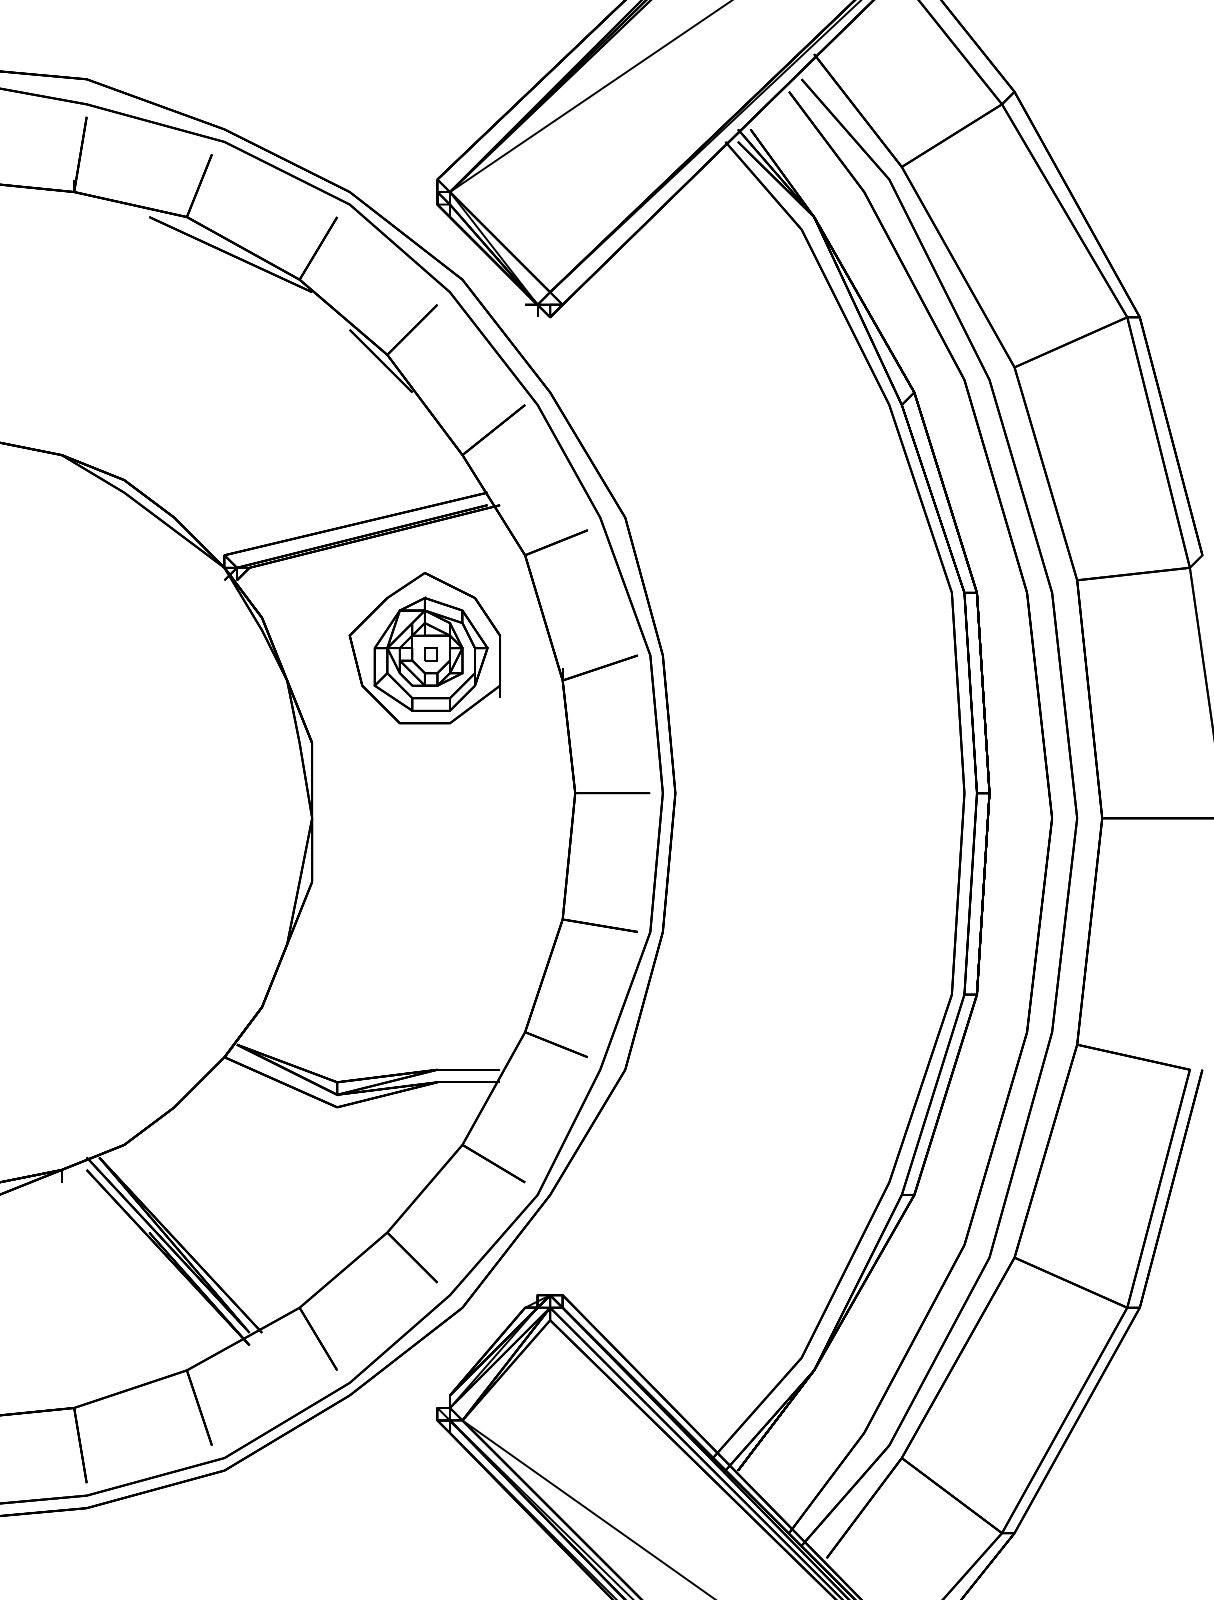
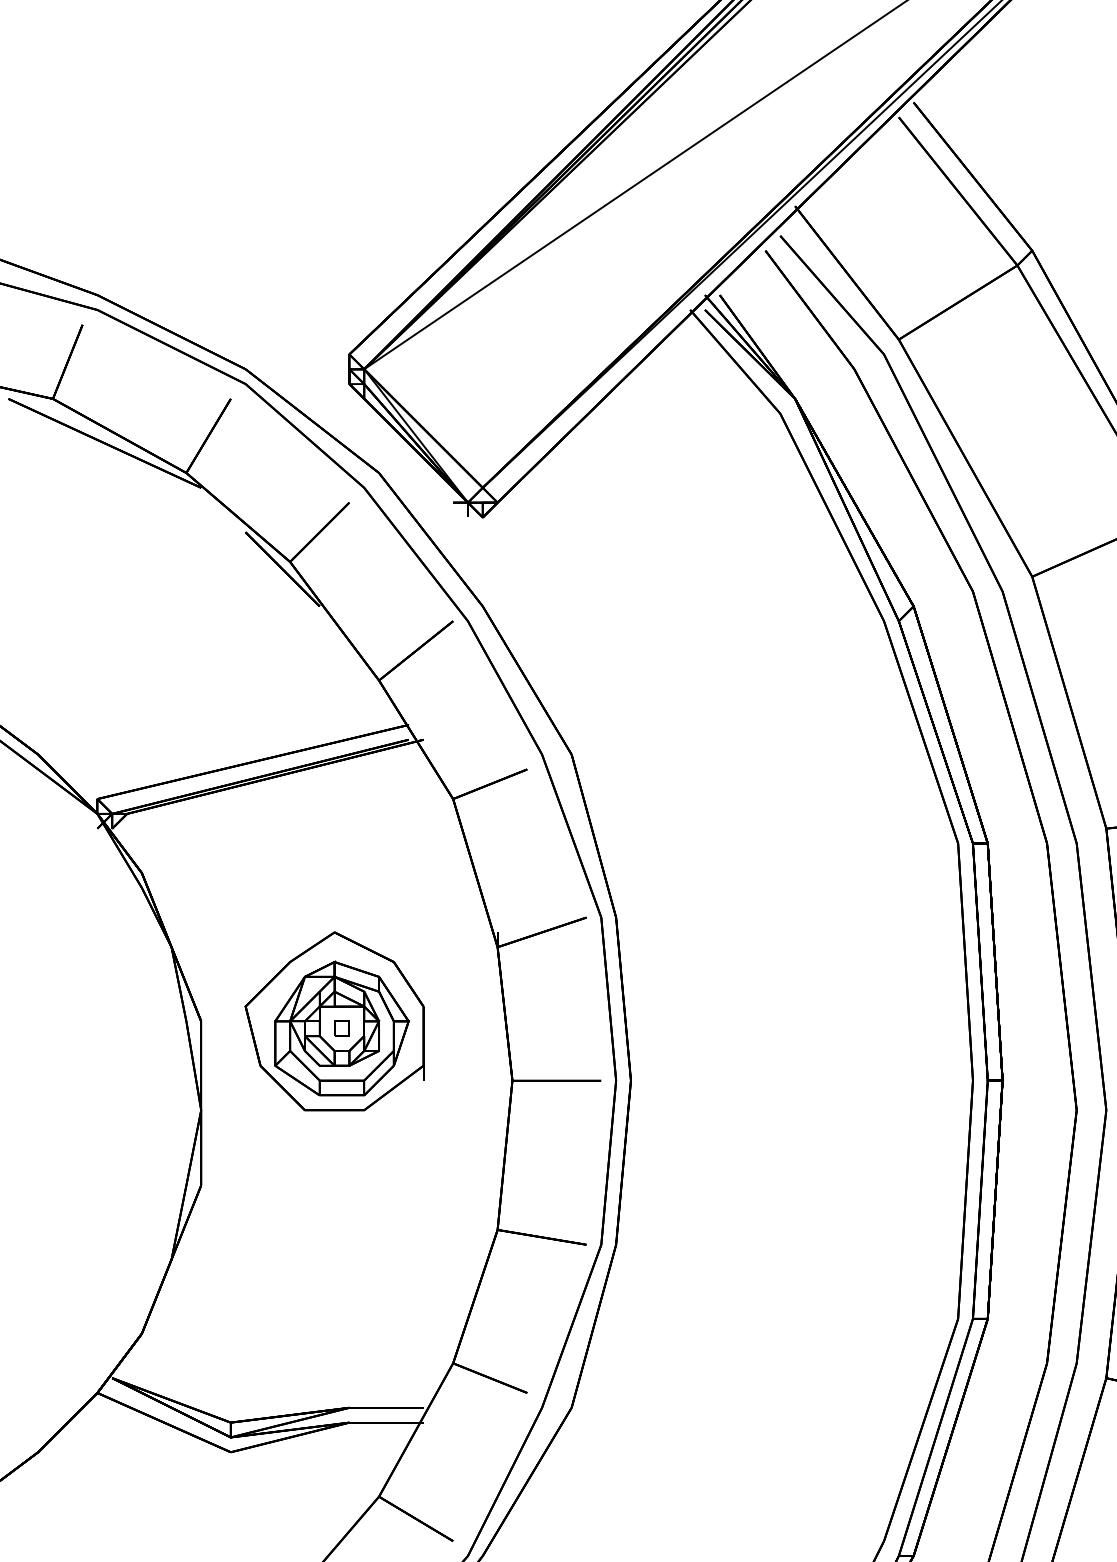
part: (424, 648) -> (334, 1021), moved

